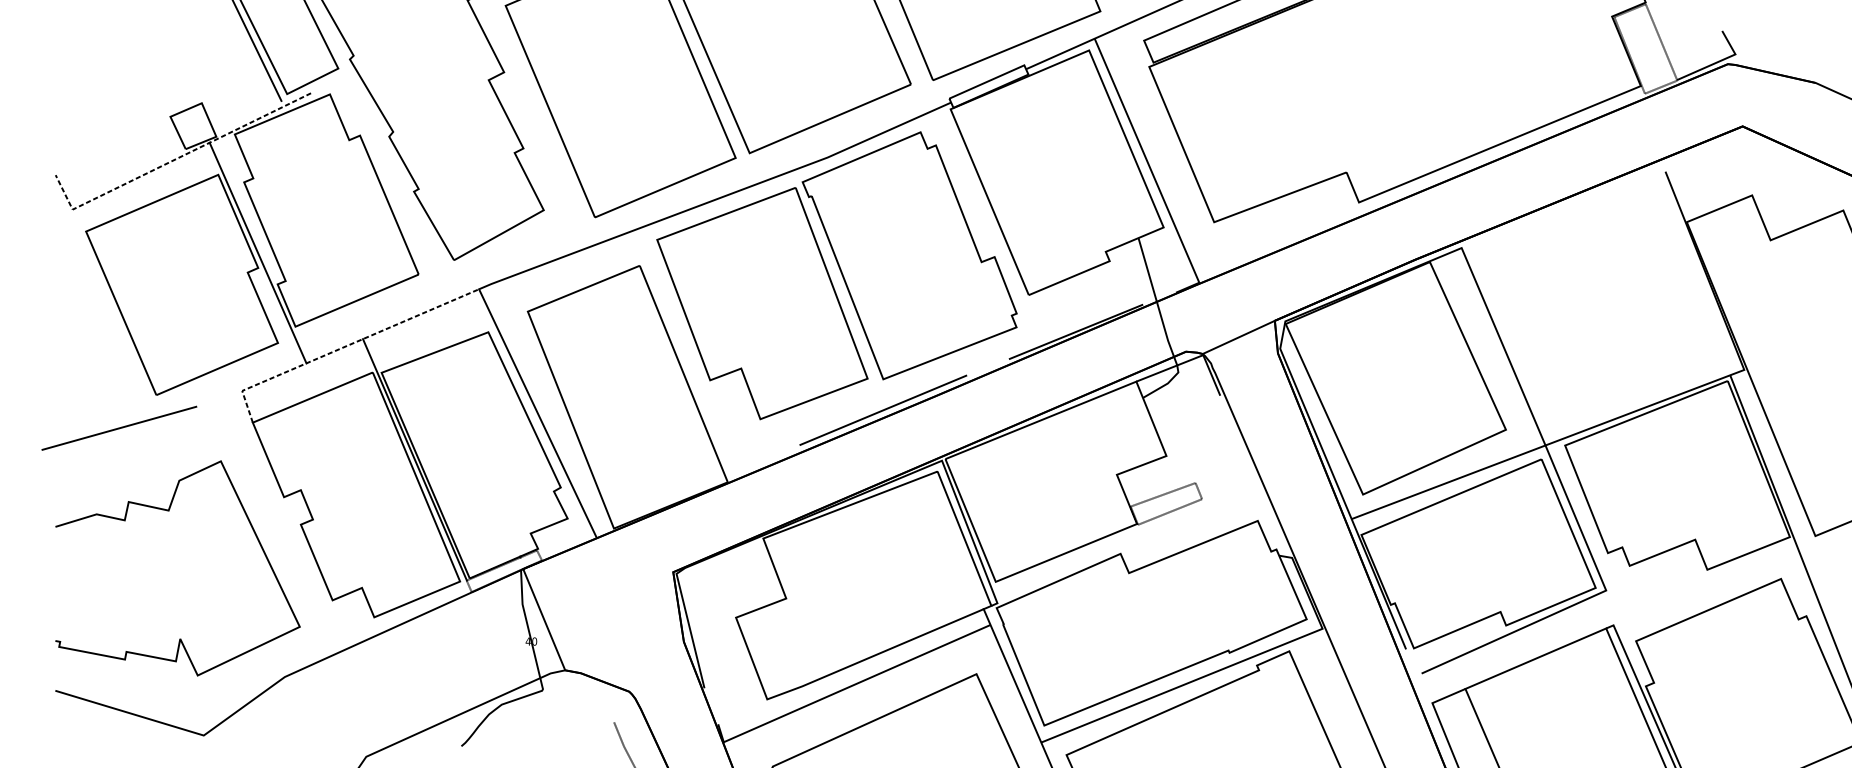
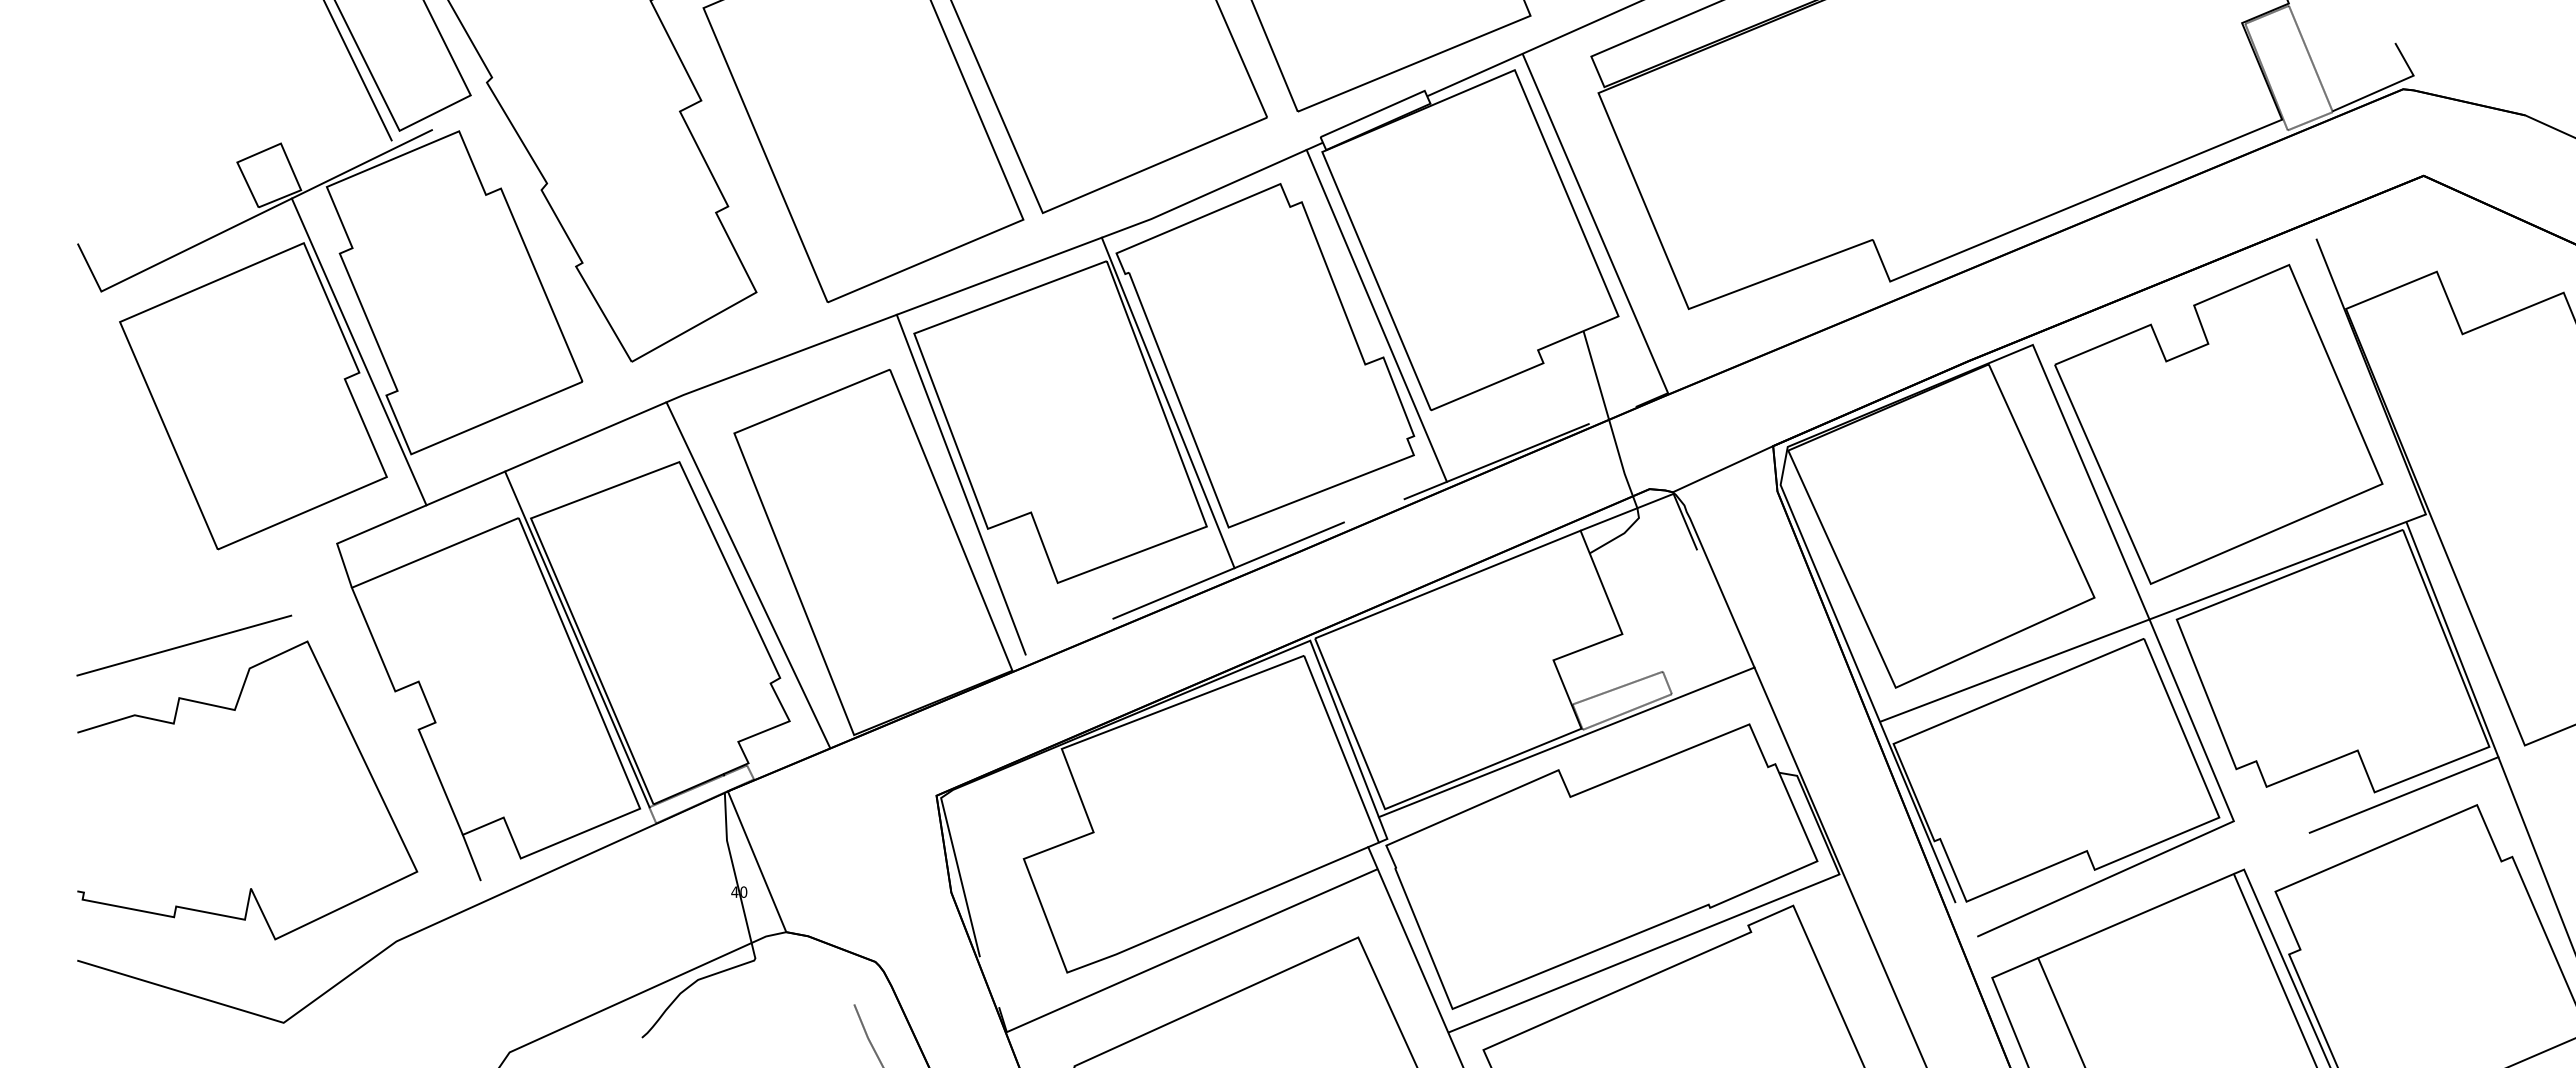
line: (174, 160) -> (242, 222), dashed -> solid
line: (989, 226) -> (1376, 315), added
line: (839, 289) -> (1167, 402), added
part: (1595, 305) -> (2218, 424), added
line: (345, 346) -> (480, 482), dashed -> solid
line: (690, 348) -> (960, 484), added
line: (119, 428) -> (184, 645), moved
line: (1126, 533) -> (1566, 742), added
line: (1728, 571) -> (2403, 794), added
line: (338, 616) -> (471, 857), added

